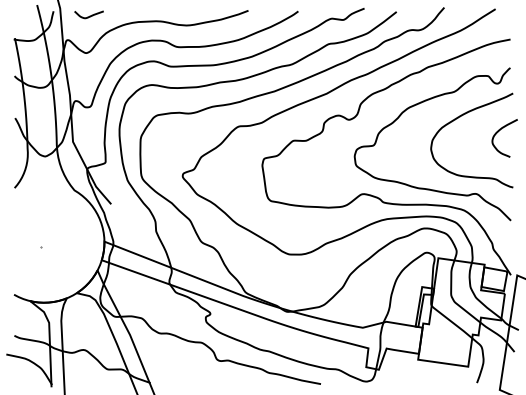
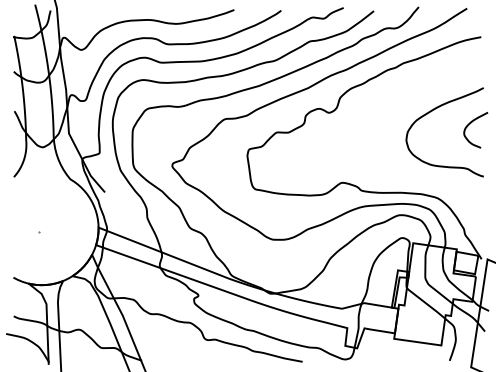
curve: (89, 15) -> (84, 14), removed
curve: (414, 106) -> (390, 100), removed

